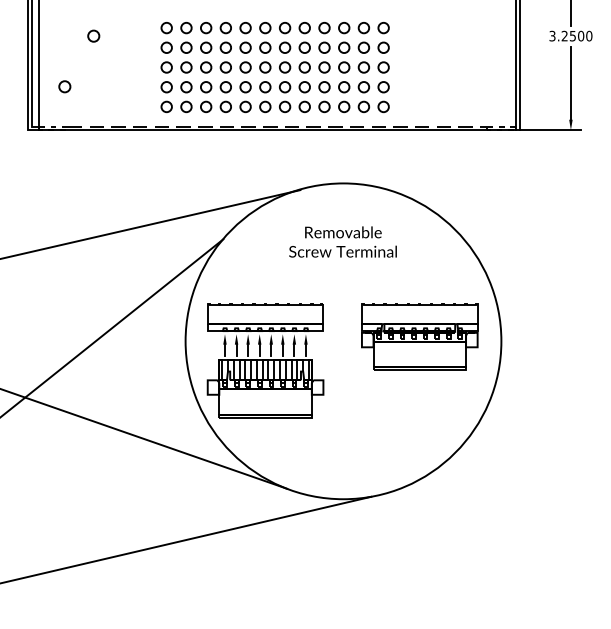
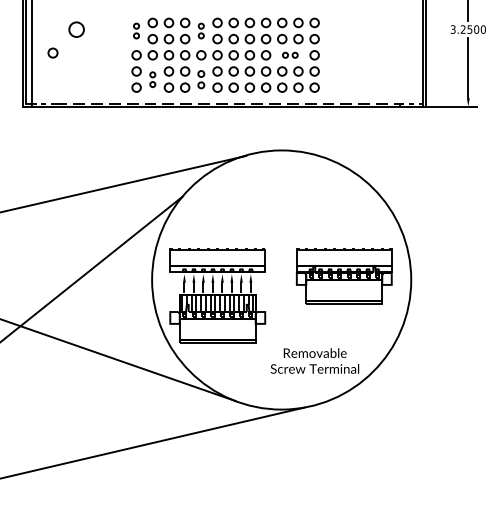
circle: (93, 35) -> (76, 29), size x1.6
part: (166, 37) -> (136, 30), size x0.6
part: (245, 37) -> (201, 30), size x0.6
part: (353, 67) -> (289, 55), size x0.6
circle: (64, 86) -> (52, 52), moved
part: (186, 97) -> (152, 79), size x0.6
part: (245, 97) -> (201, 79), size x0.7
text: (342, 241) -> (314, 360), moved

